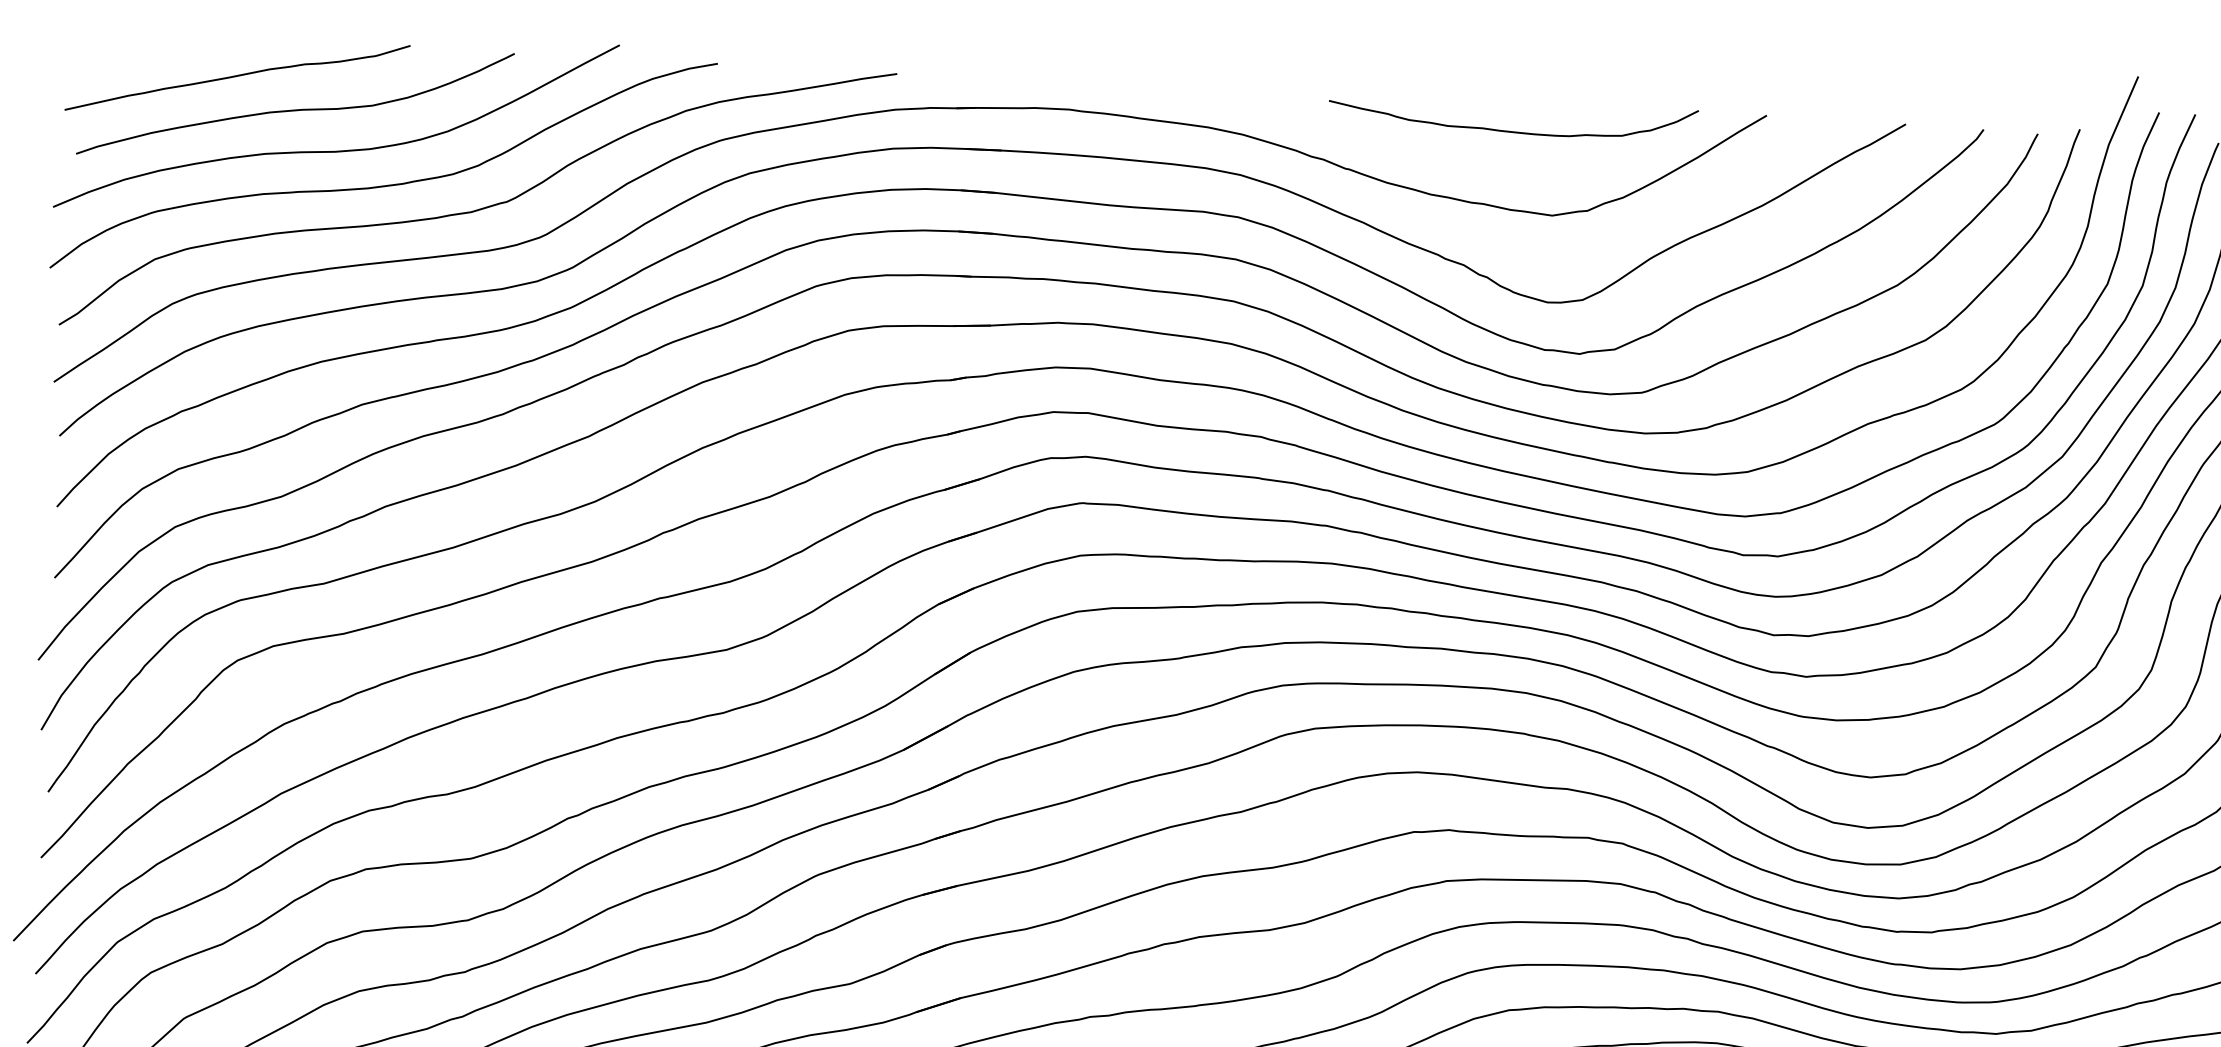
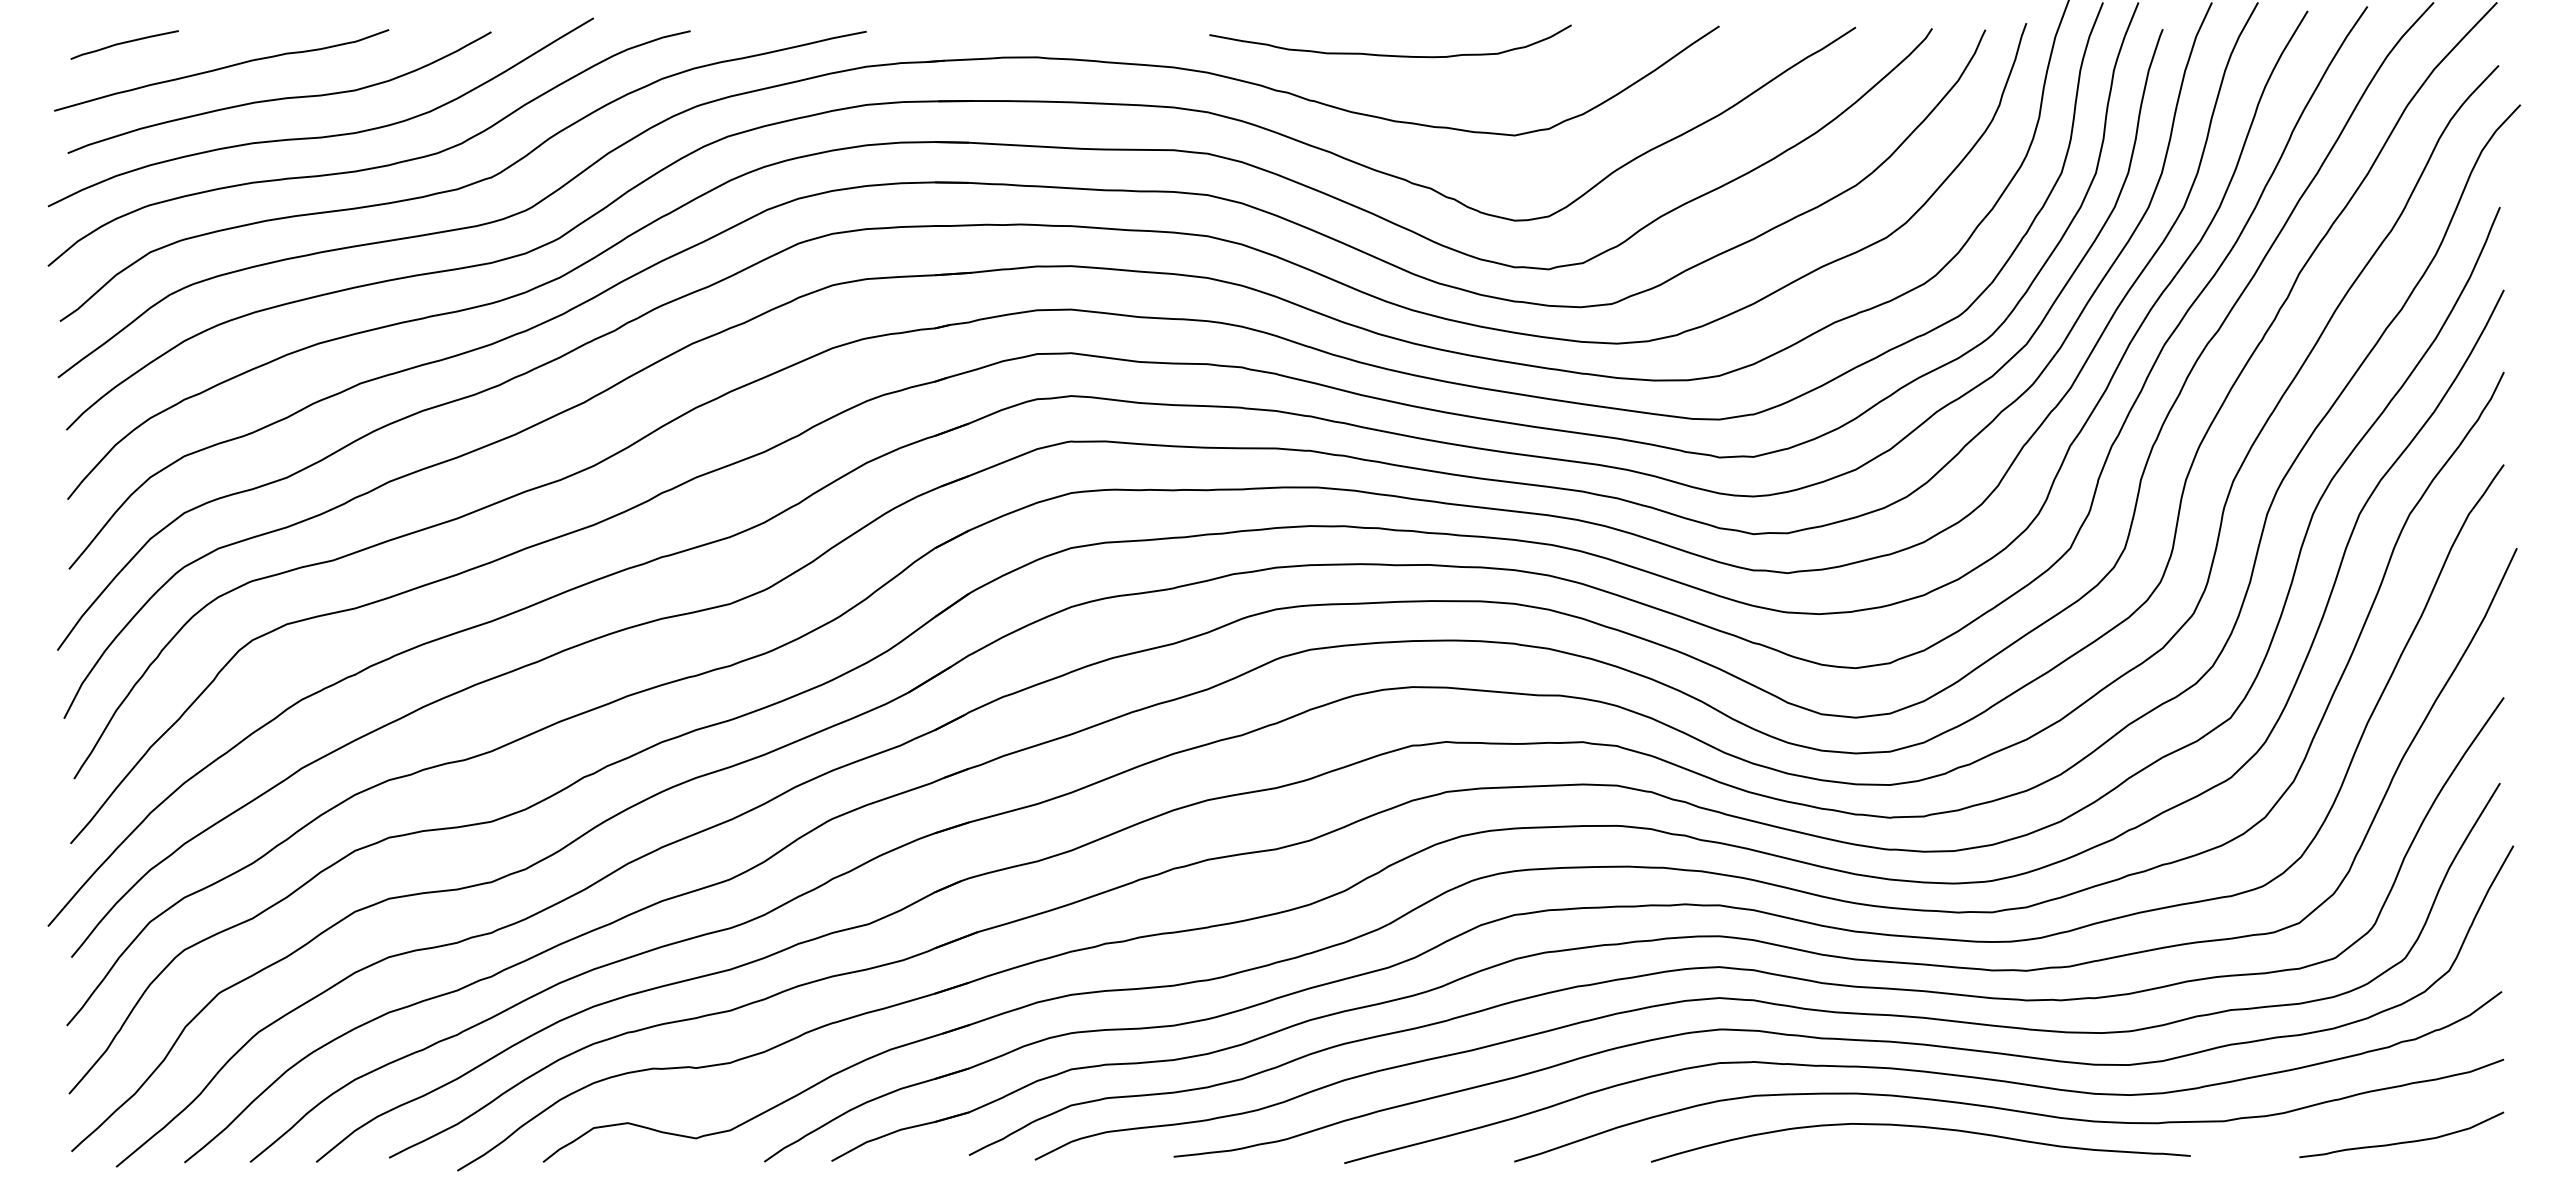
curve: (140, 45) -> (124, 43), added
curve: (1510, 130) -> (1388, 54), moved

